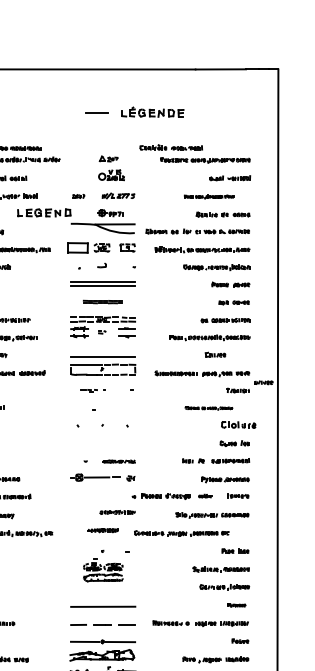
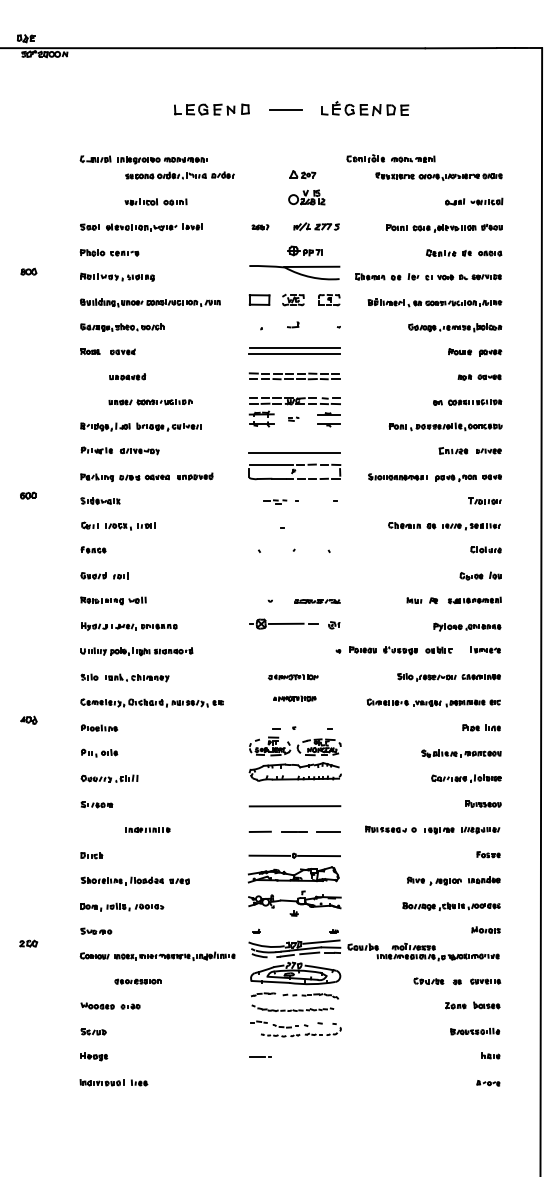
part: (209, 196) -> (444, 227), size x1.67
part: (44, 212) -> (211, 109), moved
part: (78, 247) -> (259, 299), size x0.71
part: (102, 302) -> (294, 376), size x1.67
part: (263, 382) -> (488, 451), moved
part: (209, 408) -> (444, 526), size x1.67
part: (238, 424) -> (485, 549), size x0.62
part: (204, 495) -> (438, 649), size x1.43
part: (117, 512) -> (292, 677), moved
part: (181, 533) -> (433, 702), moved
part: (102, 570) -> (294, 754), size x1.67
part: (236, 604) -> (483, 803), size x1.43

